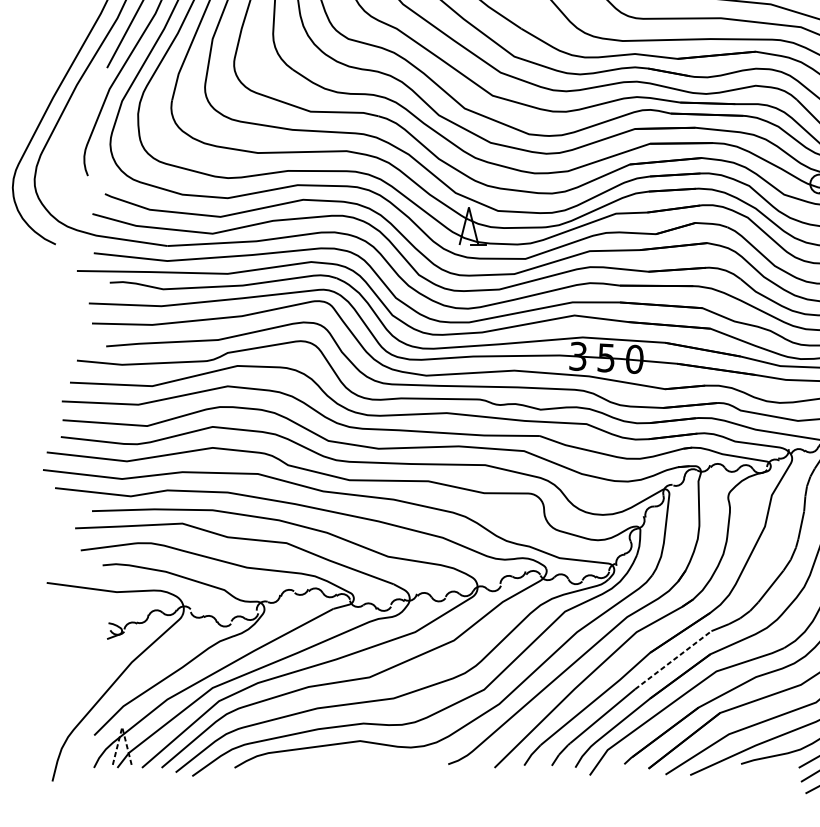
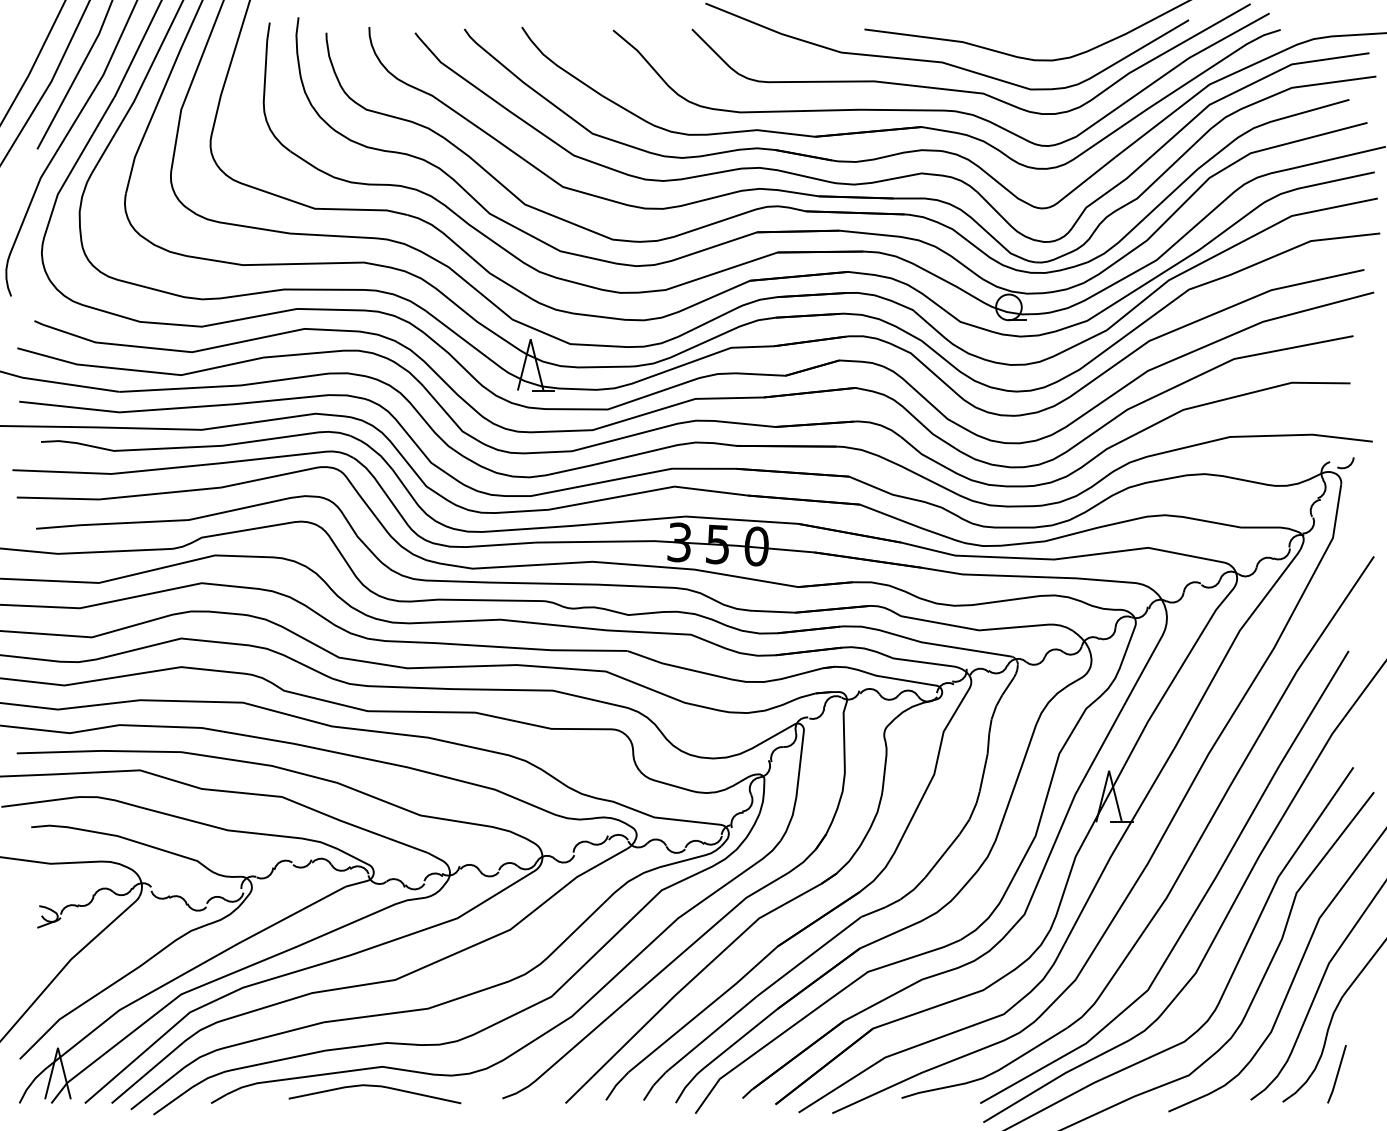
line: (673, 660) -> (809, 956), dashed -> solid
line: (121, 726) -> (57, 1047), dashed -> solid
curve: (354, 755) -> (374, 1086), added

